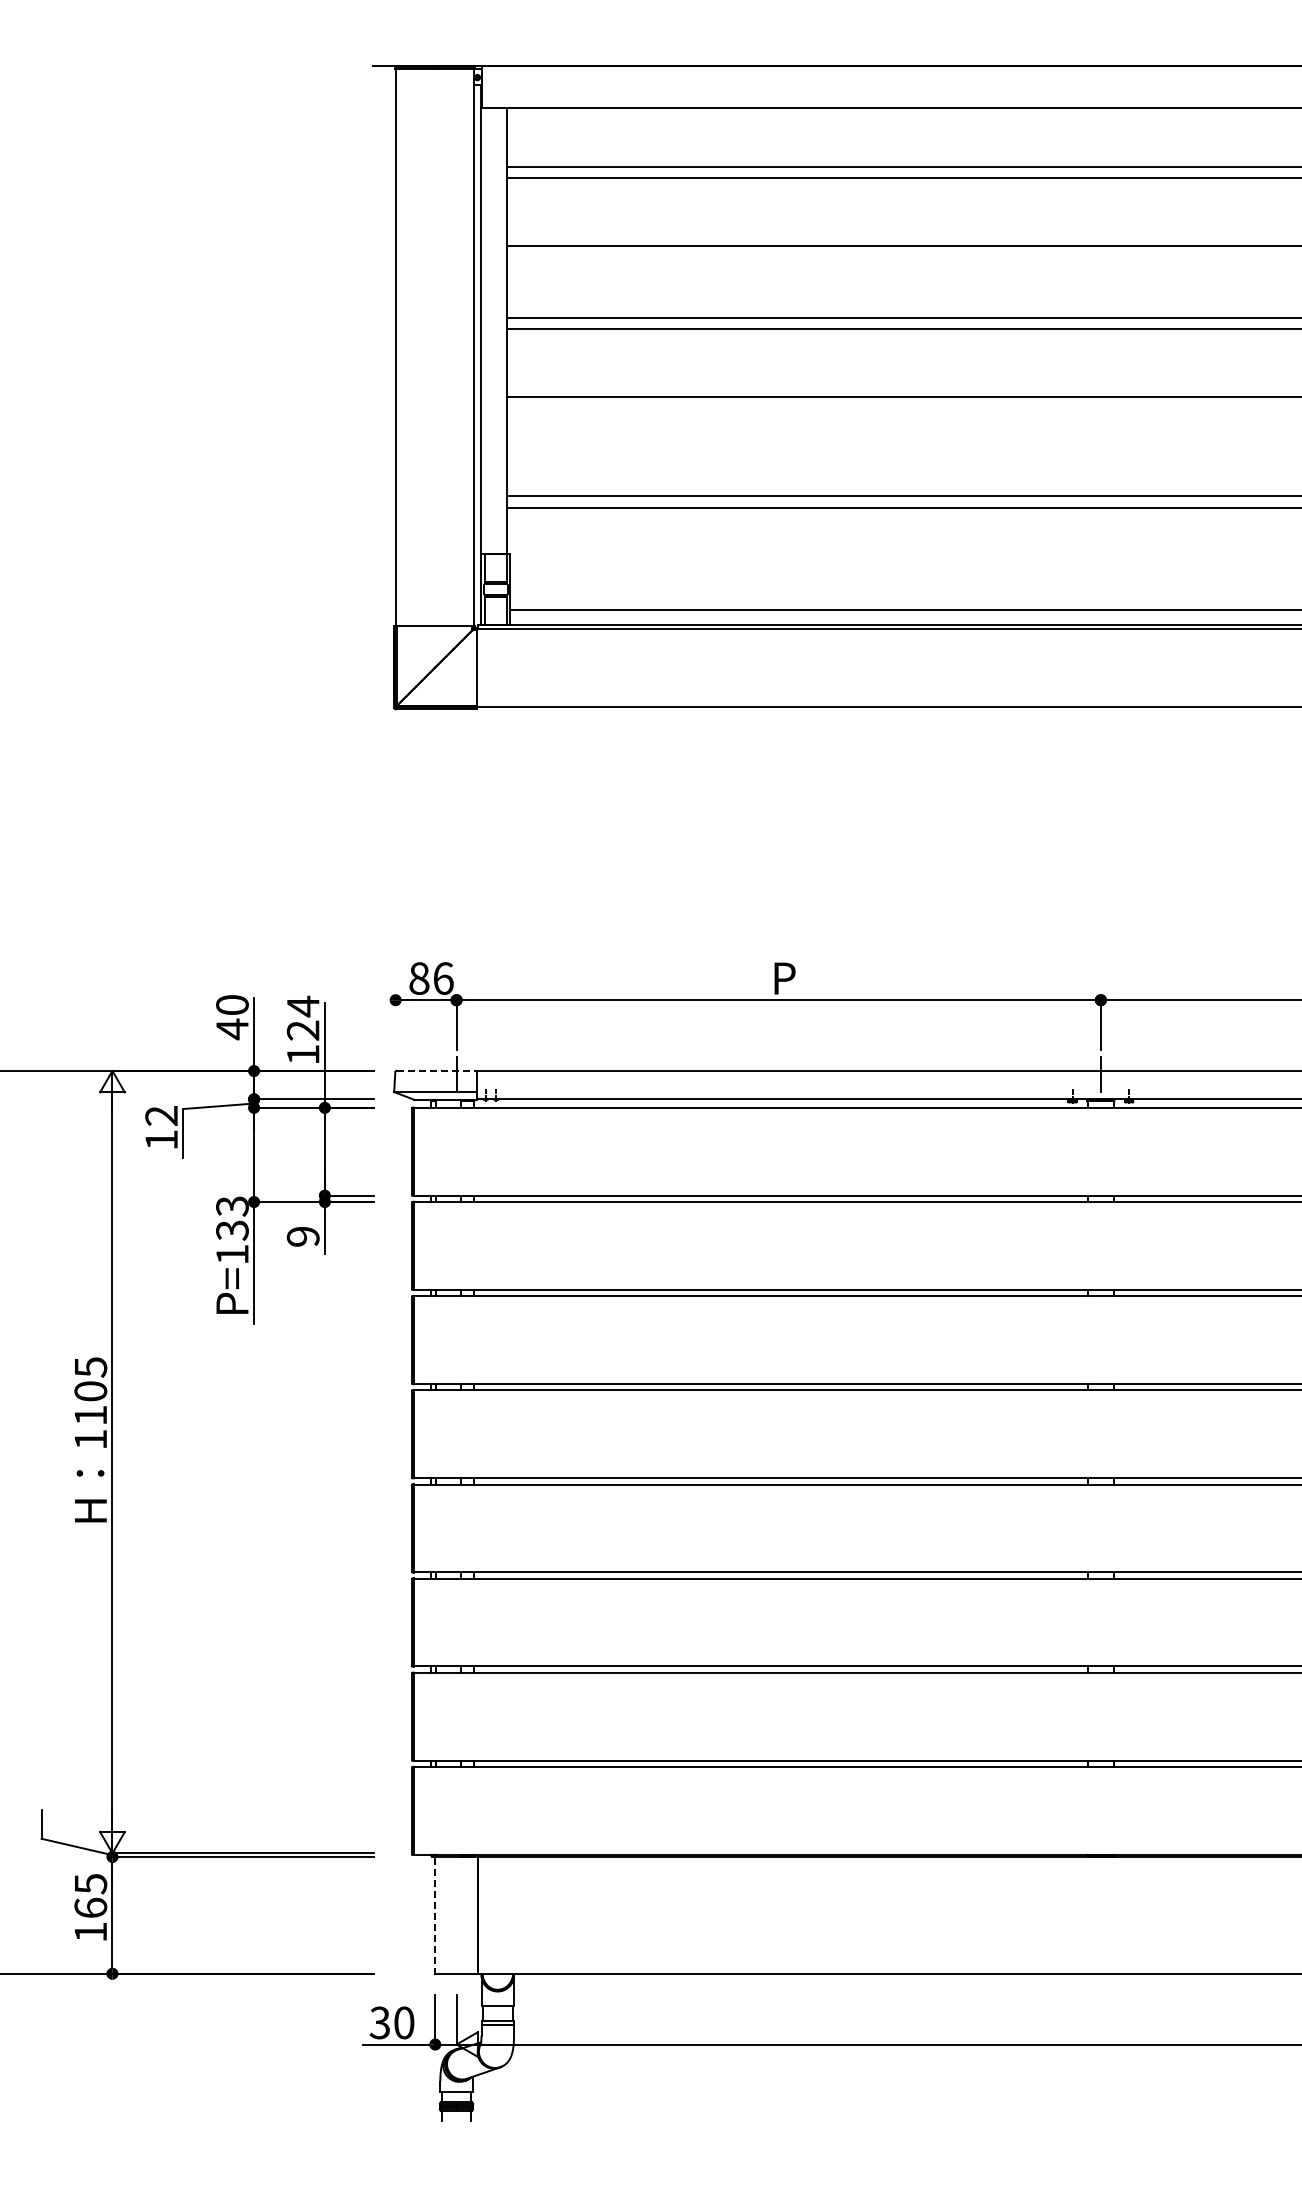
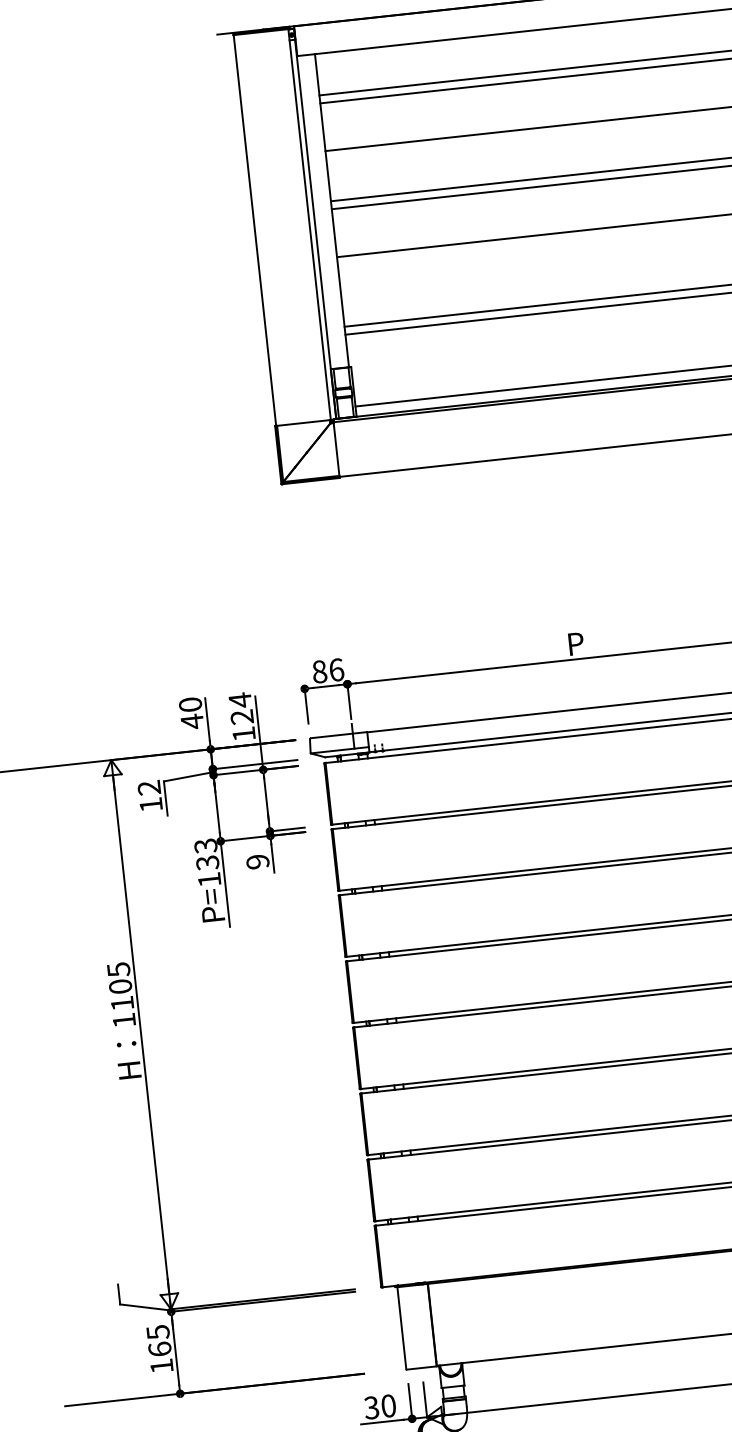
line: (395, 1024) -> (306, 705), added
line: (437, 1070) -> (339, 735), dashed -> solid
line: (434, 1916) -> (401, 1329), dashed -> solid

